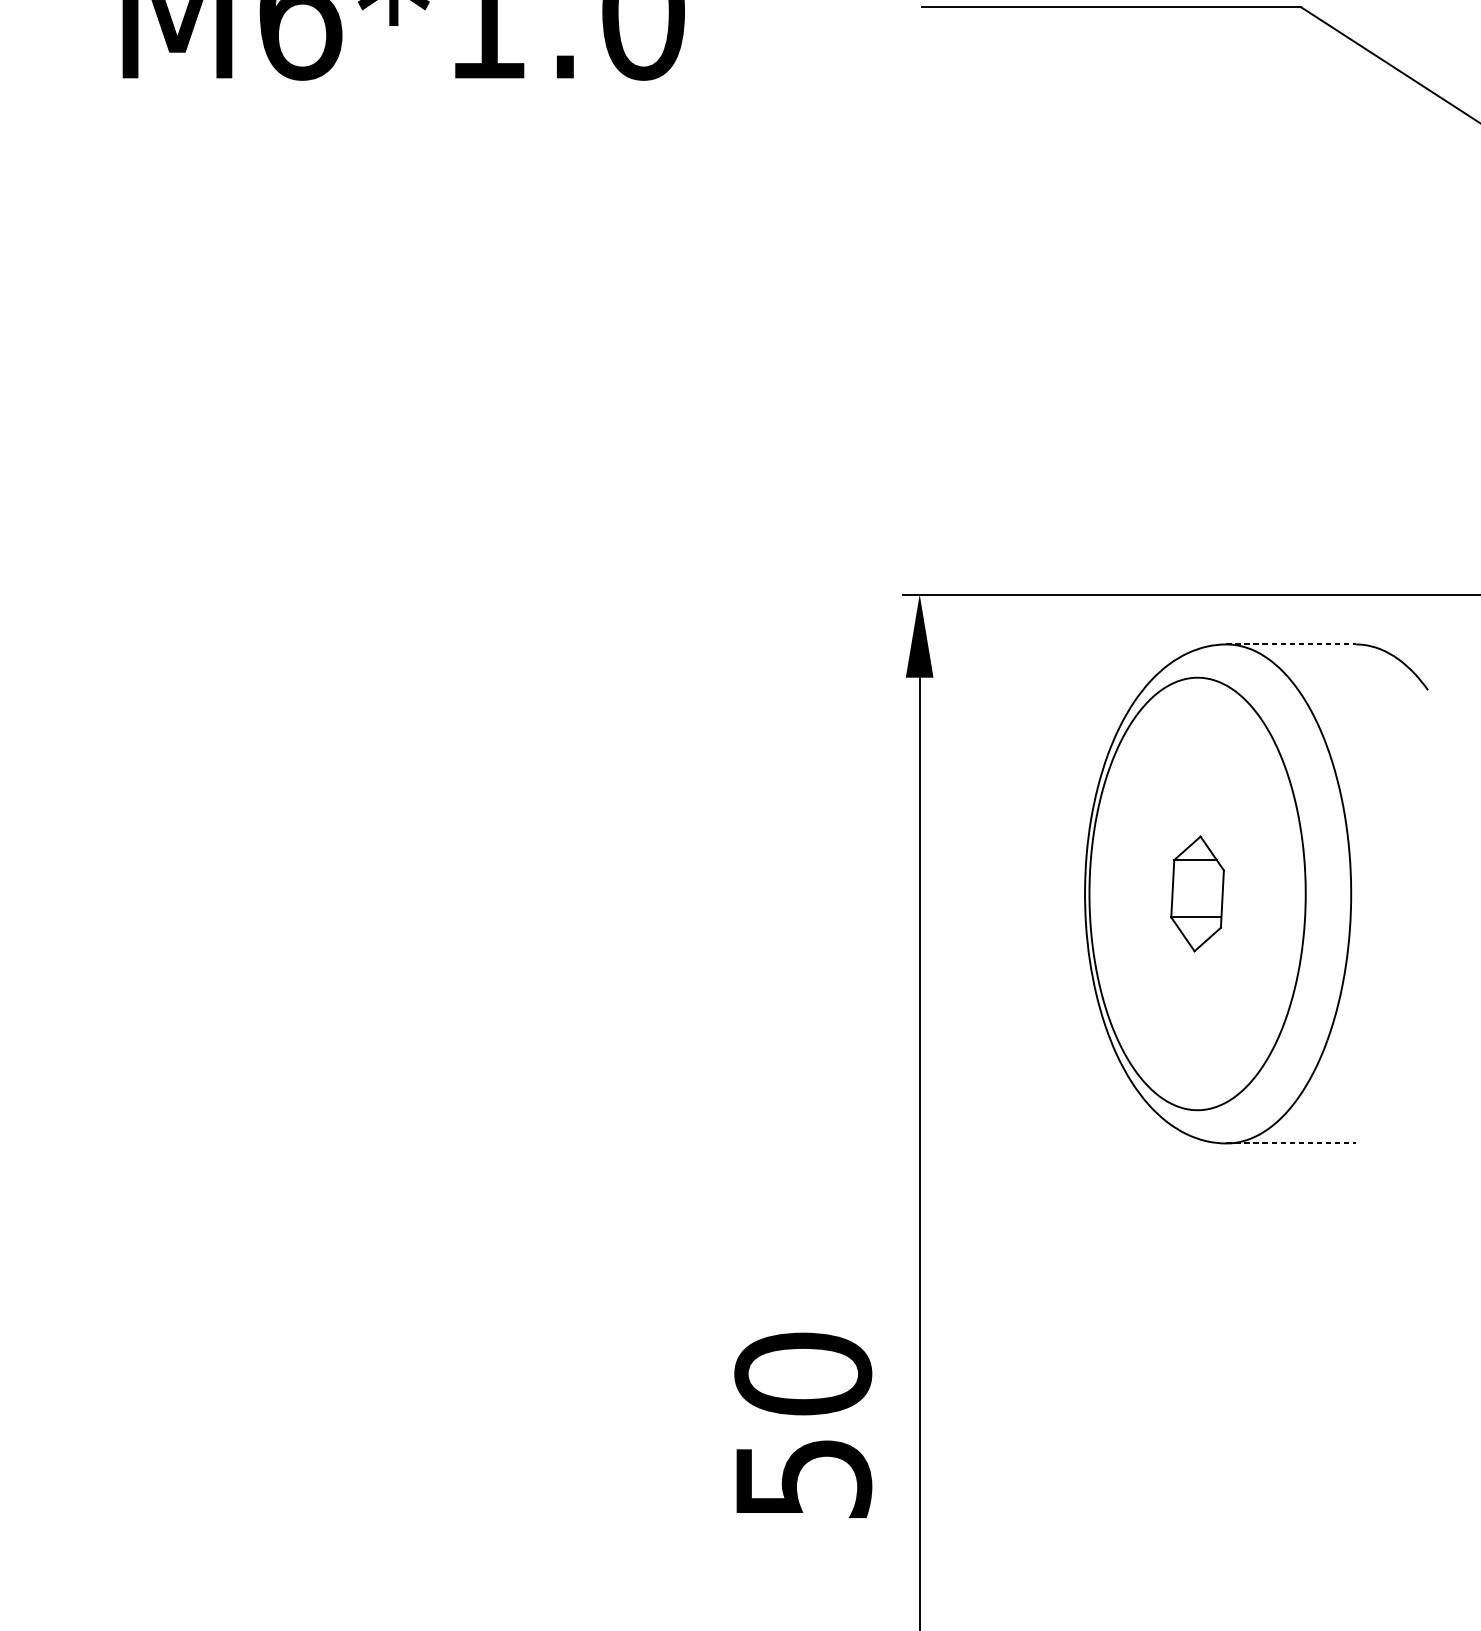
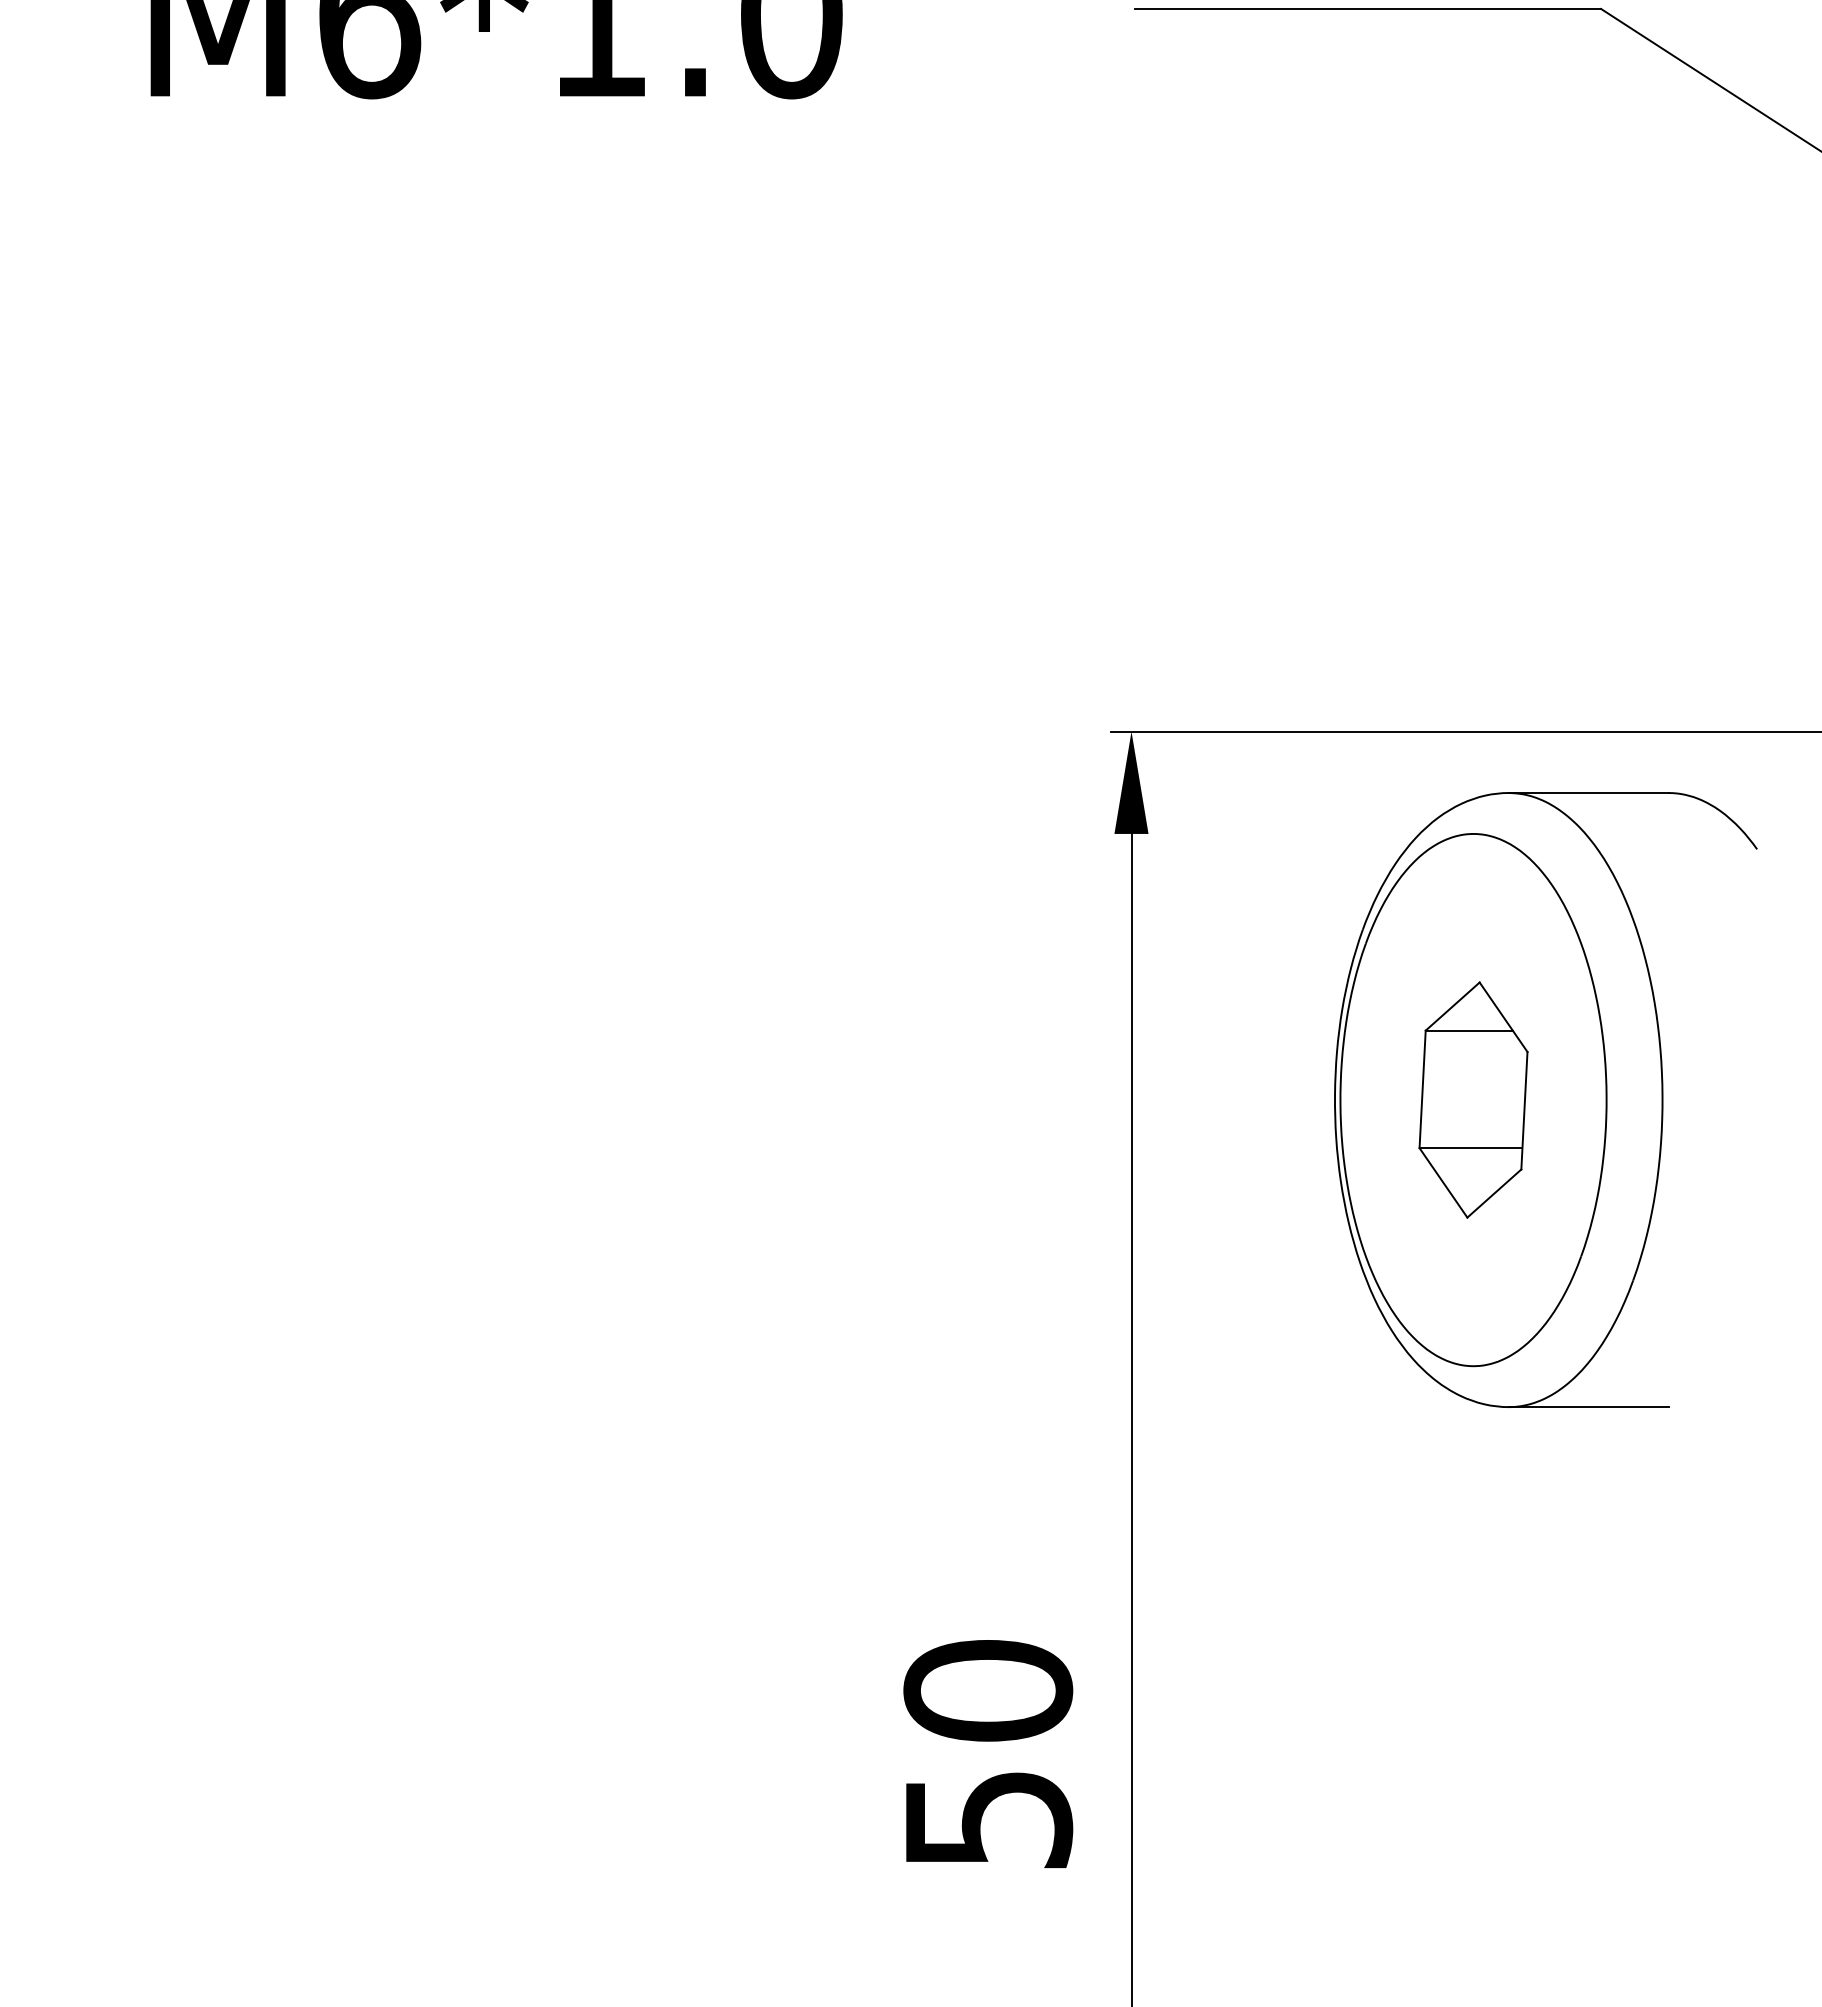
line: (1291, 644) -> (1588, 793), dashed -> solid
part: (1197, 893) -> (1473, 1099), size x1.67
line: (1291, 1143) -> (1588, 1407), dashed -> solid

